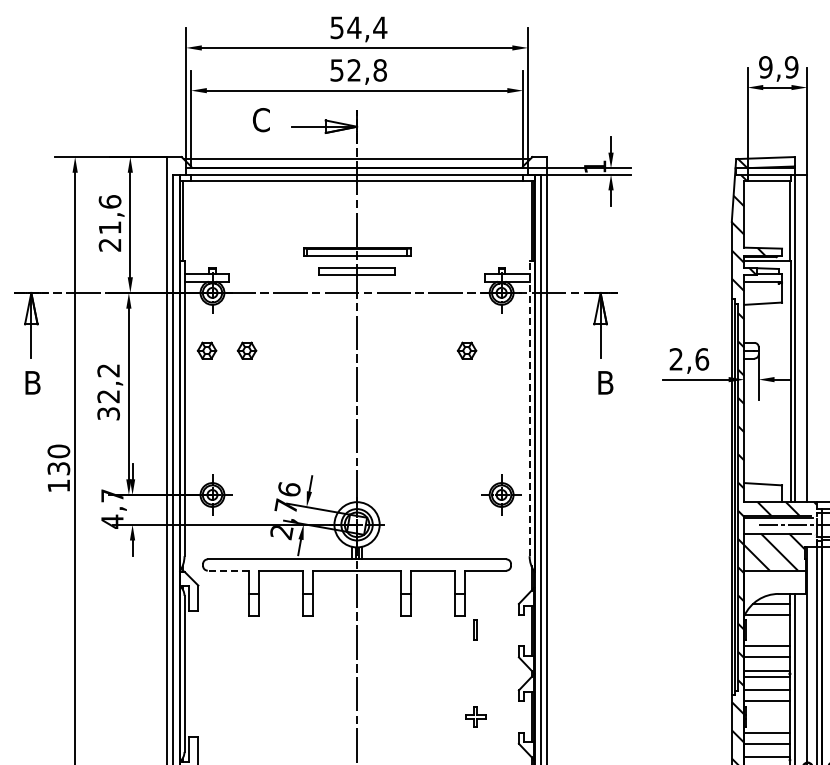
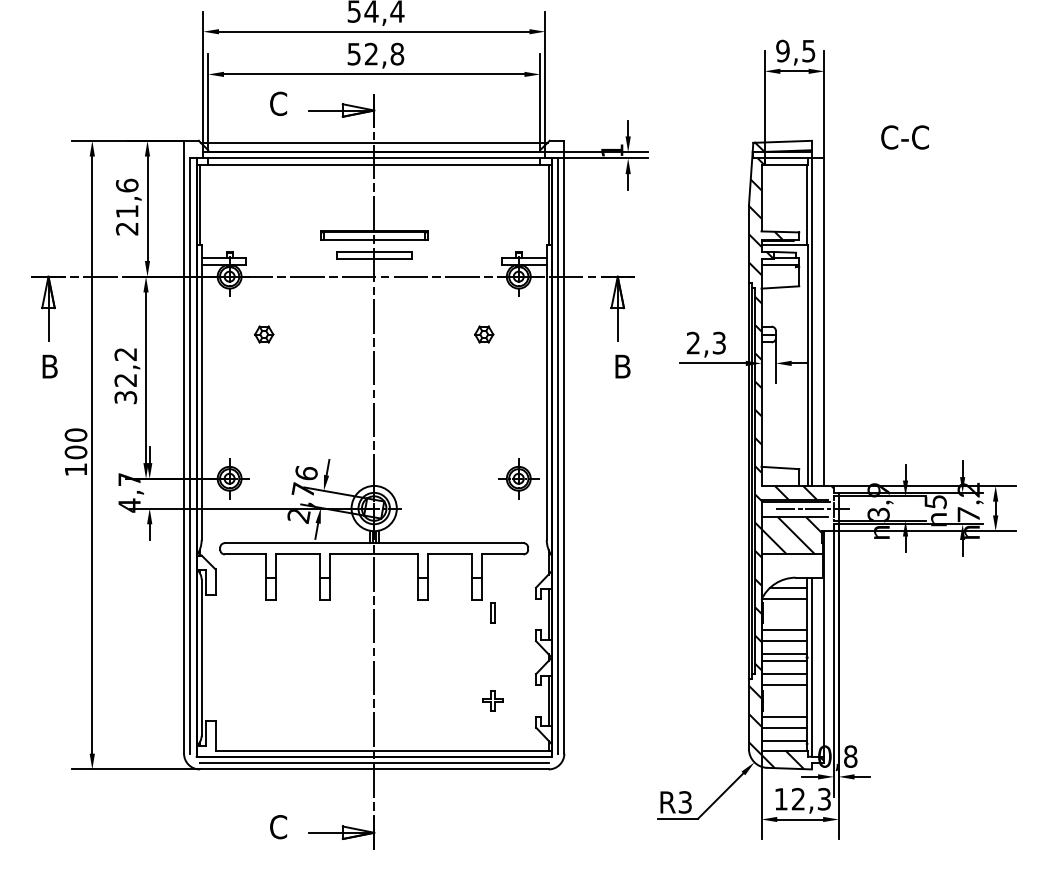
text: (791, 66) -> (808, 50), 9,9 -> 9,5
part: (207, 350) -> (224, 334), removed
text: (702, 358) -> (719, 342), 2,6 -> 2,3
line: (529, 408) -> (546, 392), dashed -> solid
text: (58, 468) -> (75, 452), 130 -> 100
line: (228, 570) -> (245, 554), dashed -> solid

